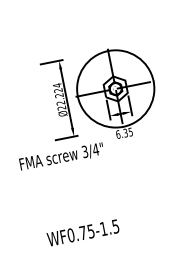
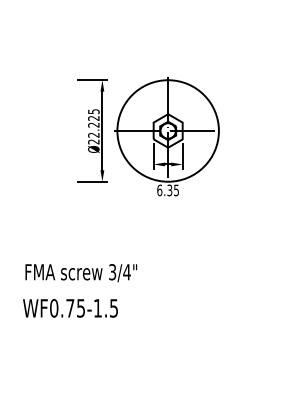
text: (57, 85) -> (93, 111), 22.224 -> 22.225
text: (62, 157) -> (81, 273), moved
text: (83, 233) -> (70, 308), moved

